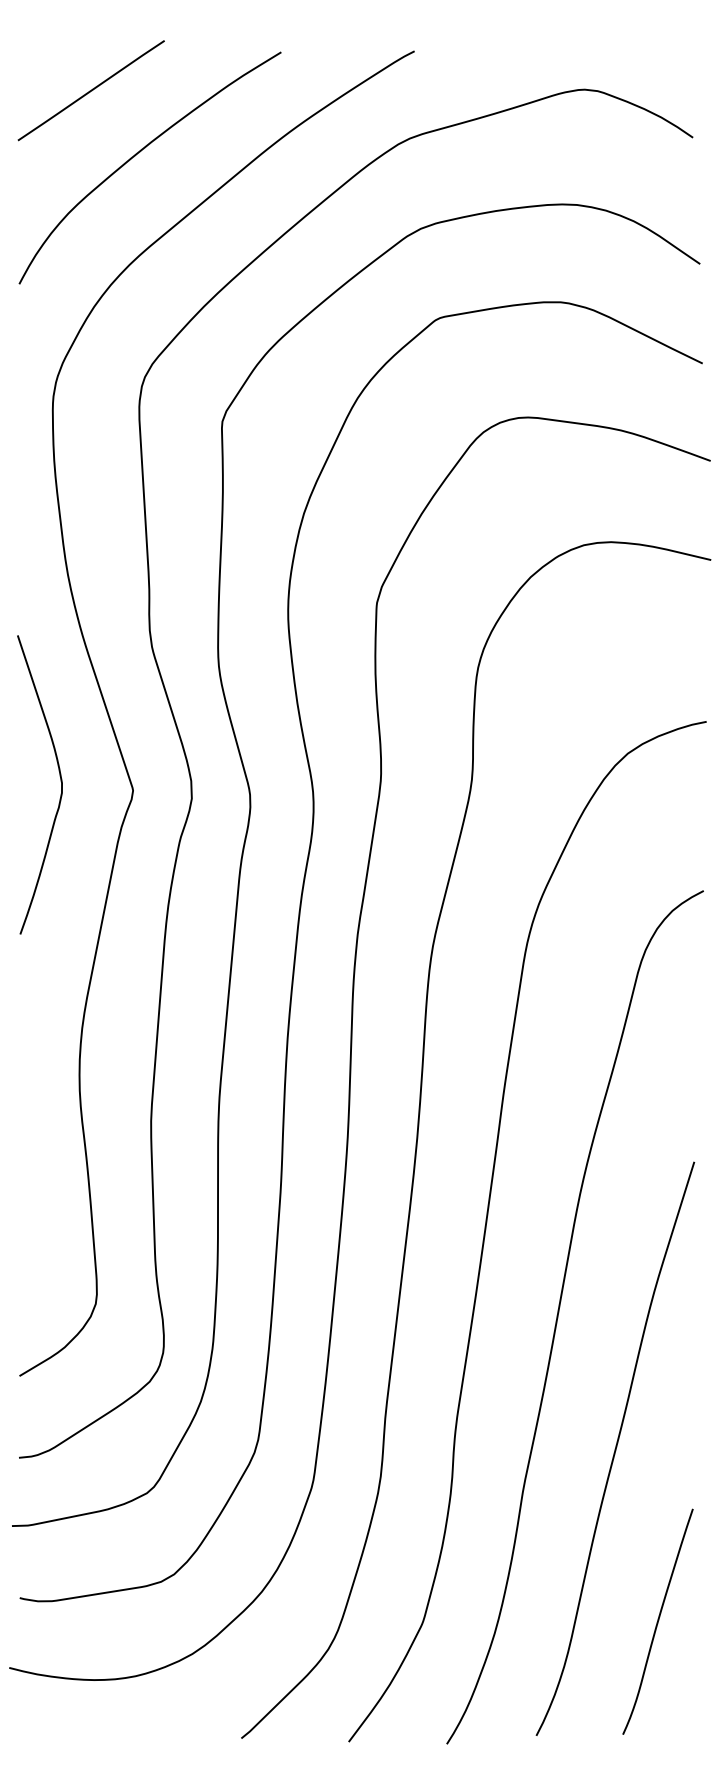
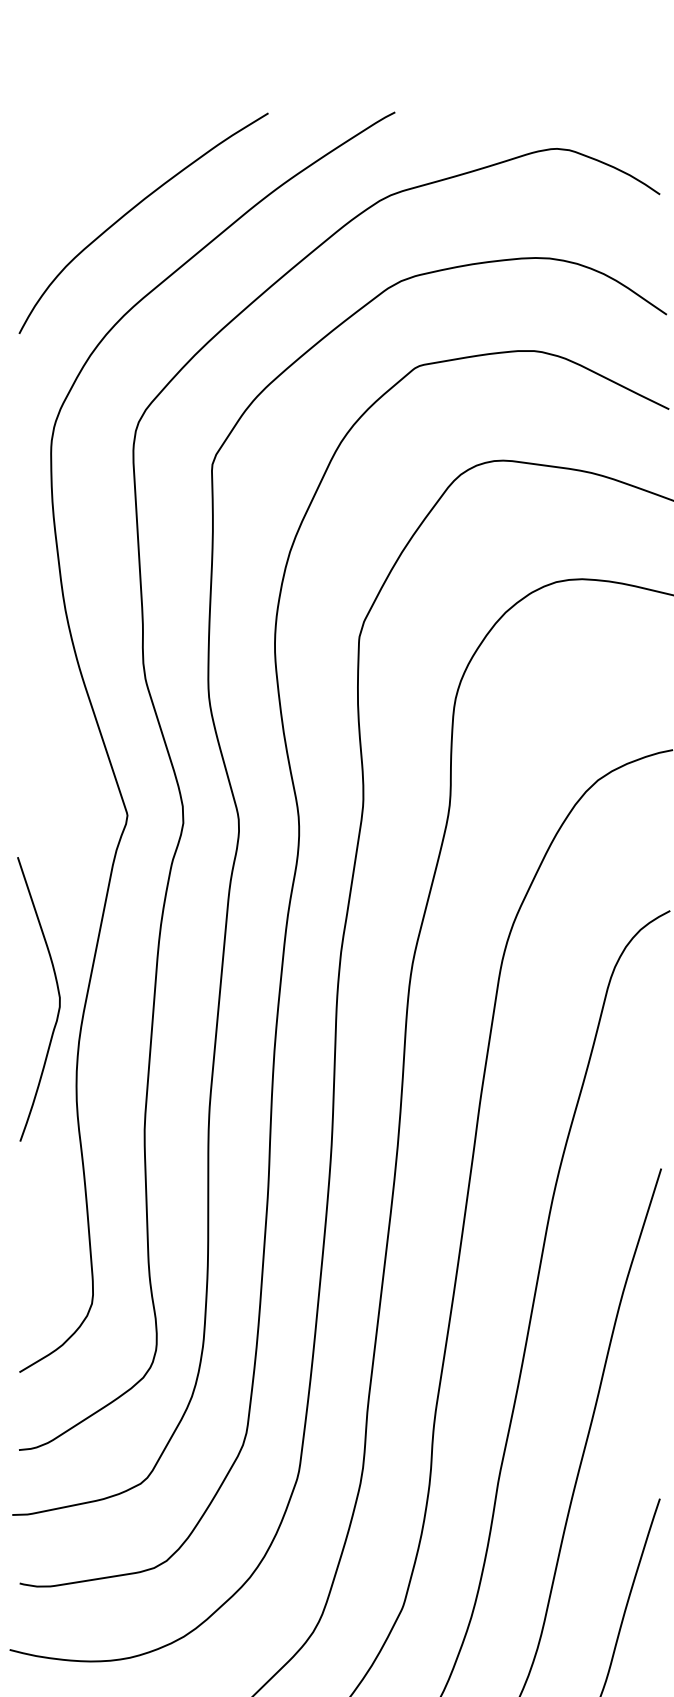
line: (90, 90) -> (86, 149), removed
curve: (60, 781) -> (58, 996), moved

